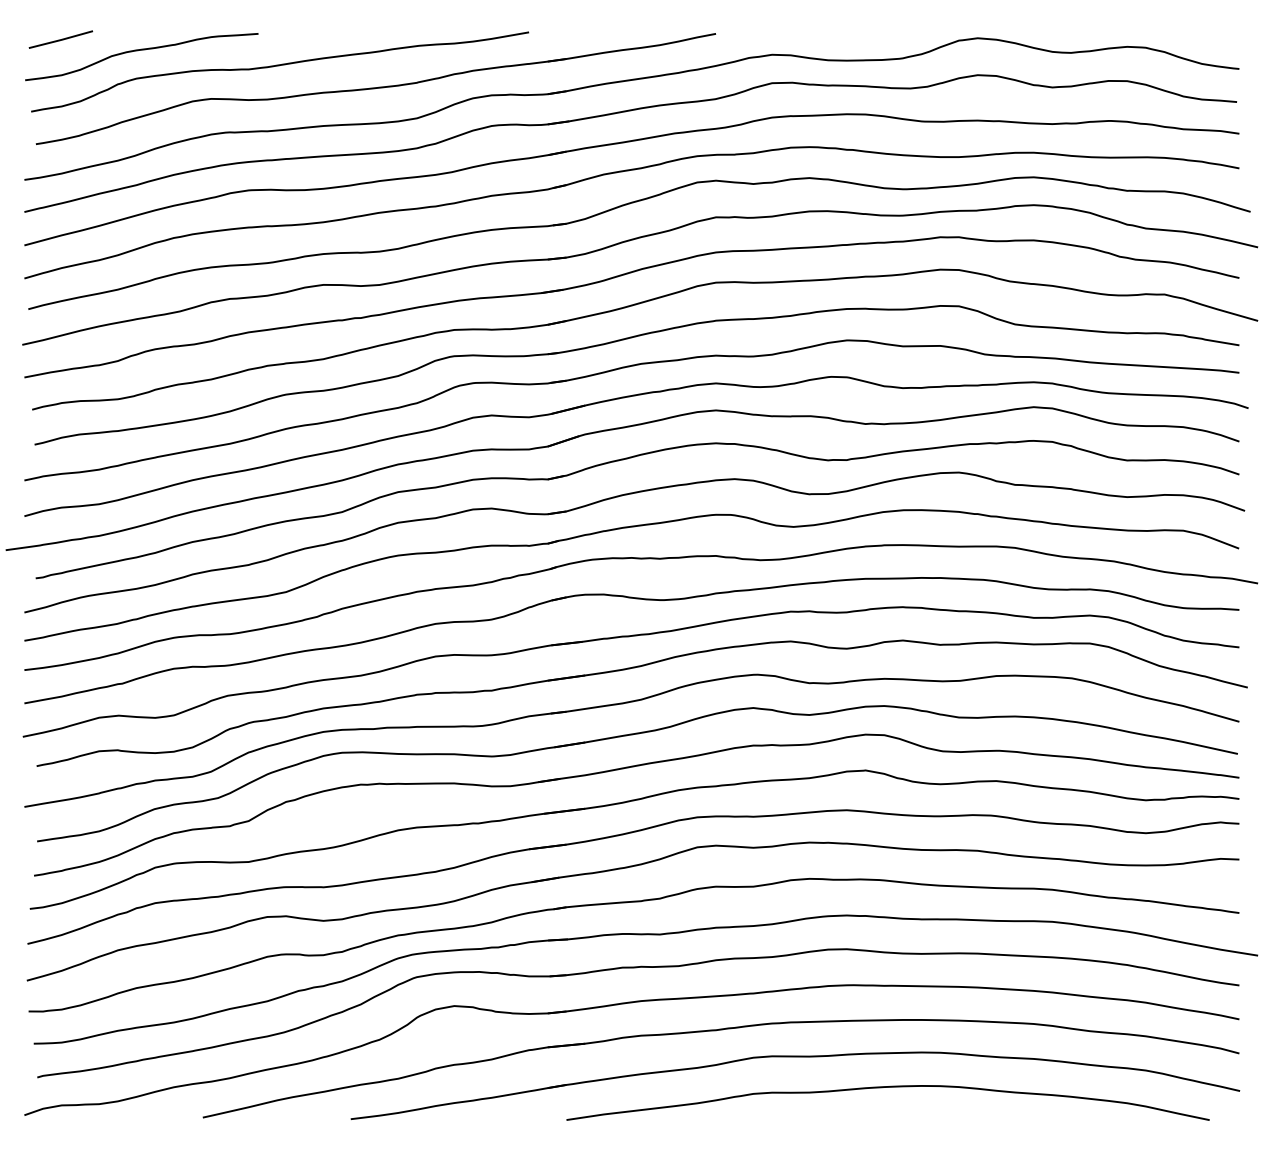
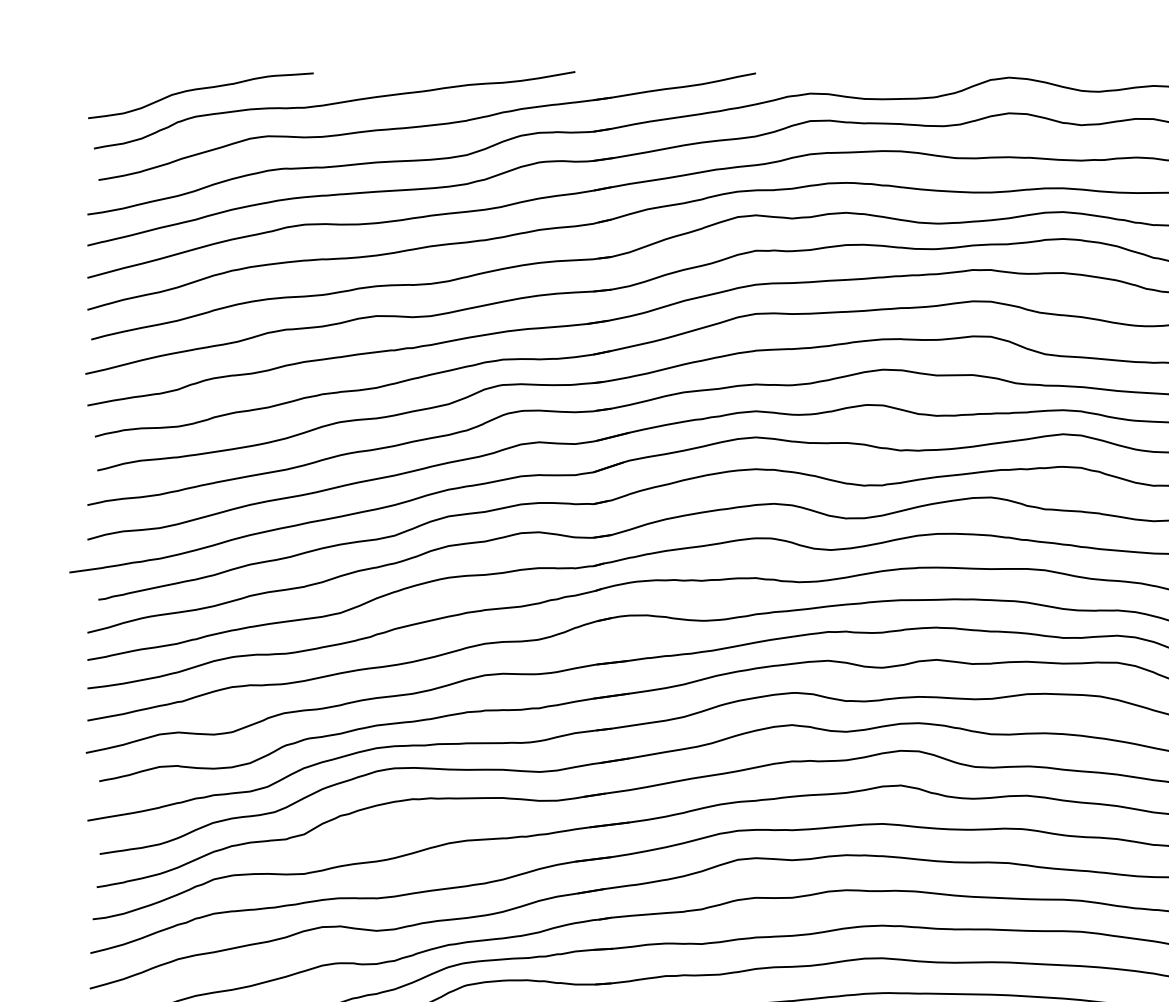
line: (60, 39) -> (122, 78), removed

